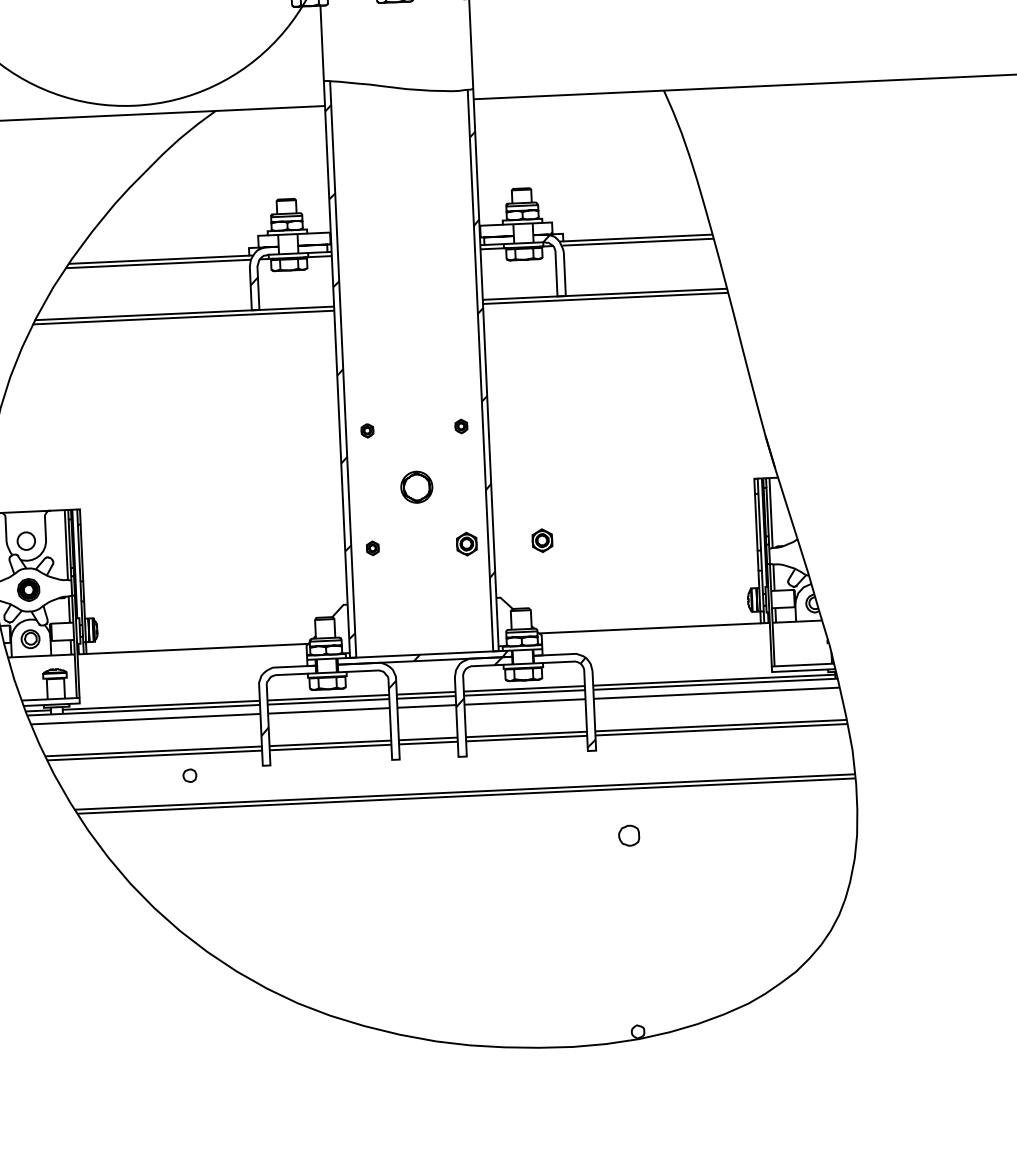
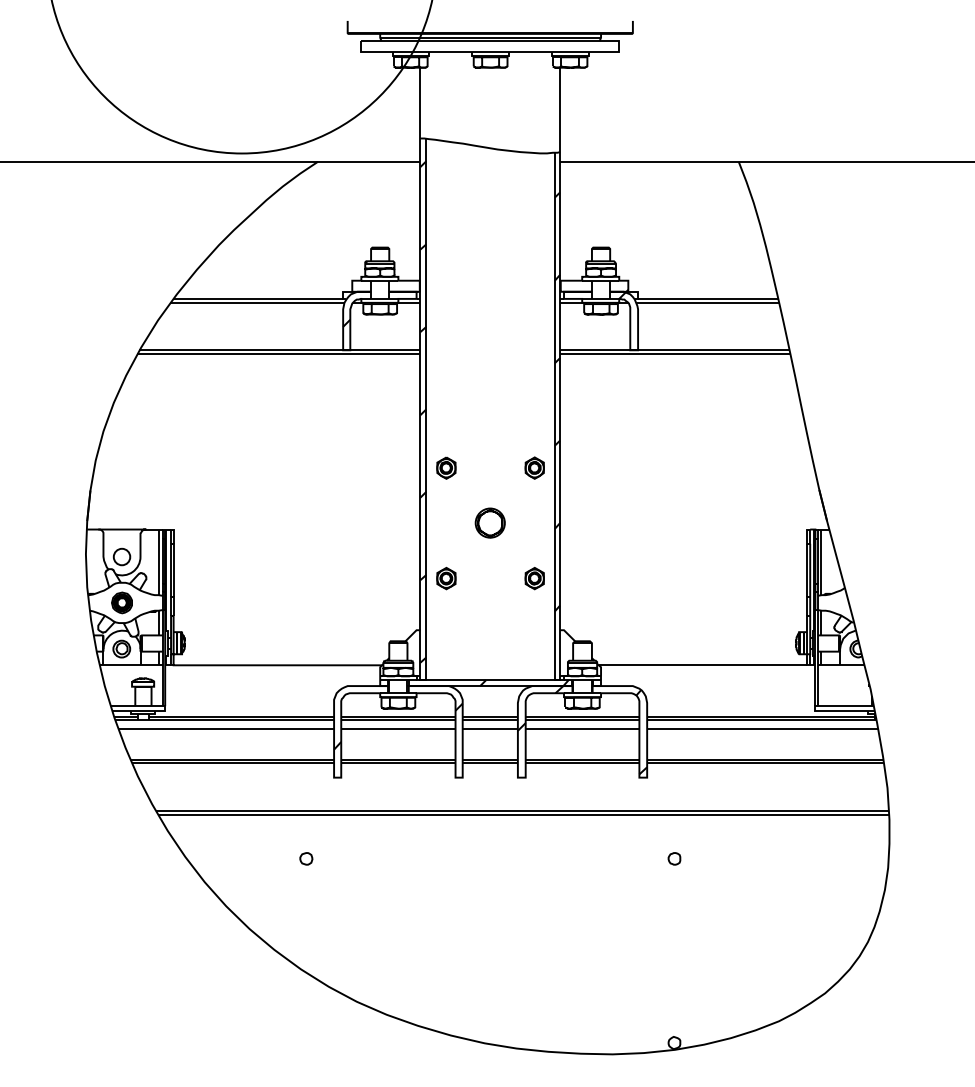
part: (461, 425) -> (534, 467), size x1.67
part: (367, 430) -> (446, 467), size x1.67
part: (542, 540) -> (605, 578), removed
part: (372, 548) -> (446, 578), size x1.67
part: (190, 775) -> (306, 858), moved
part: (629, 835) -> (674, 858), size x0.62

